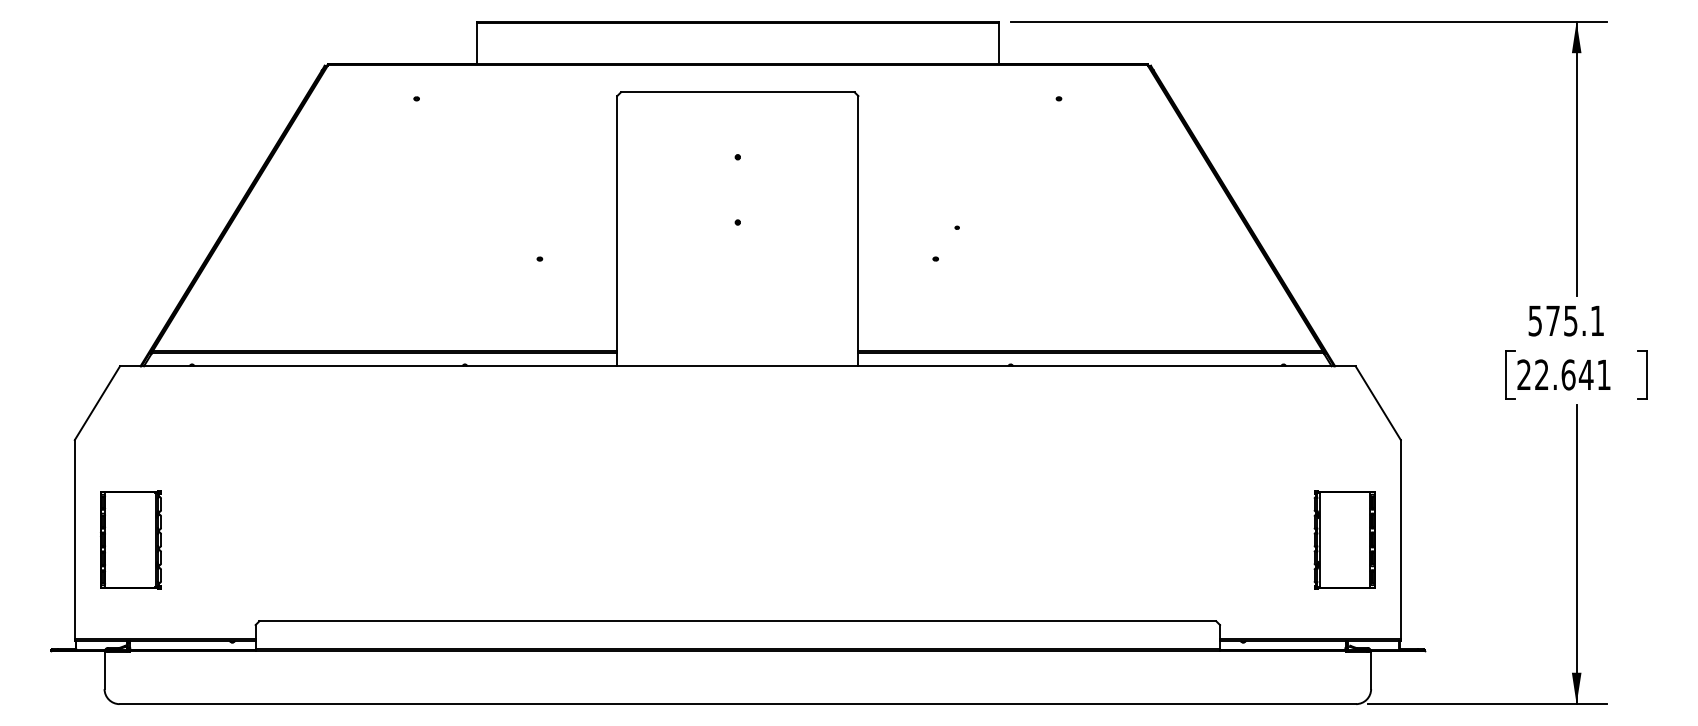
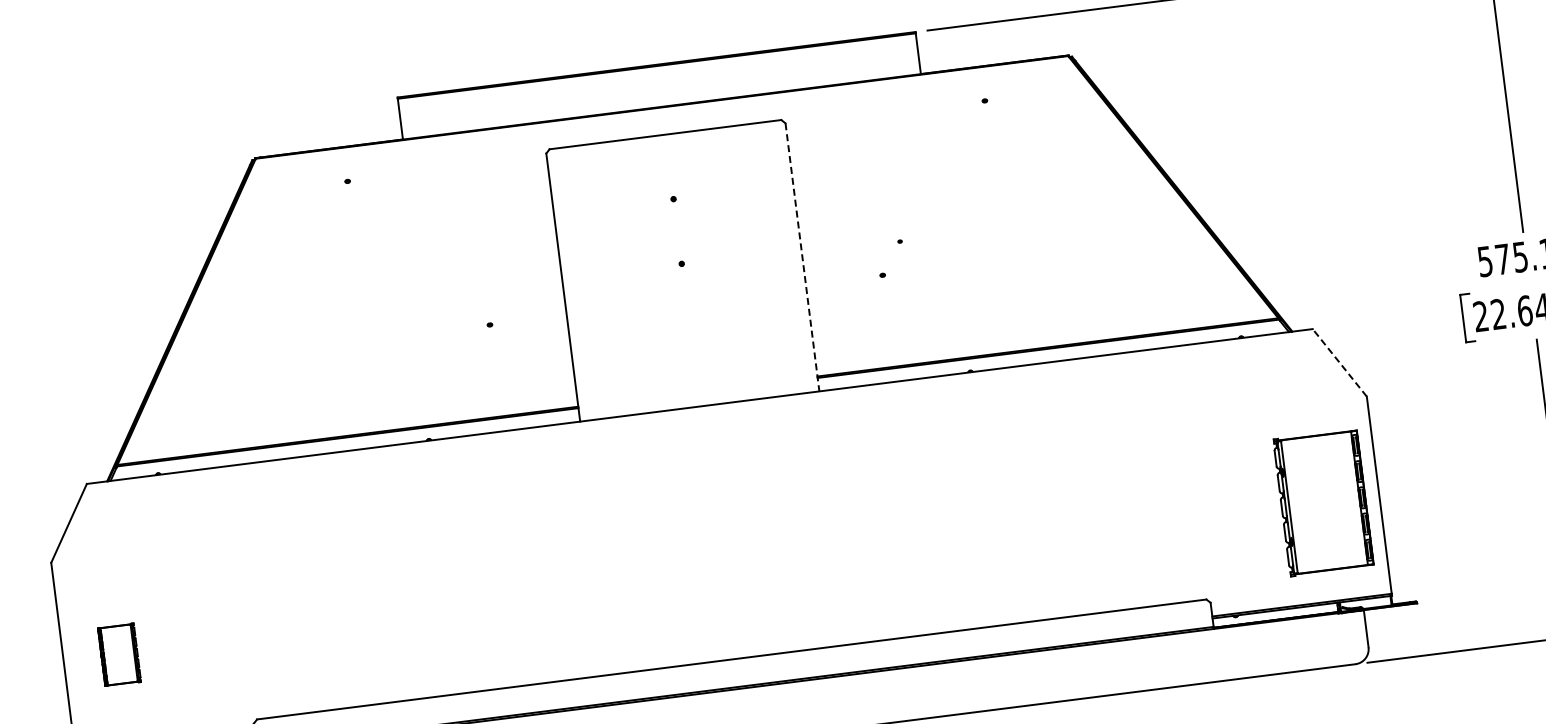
line: (858, 231) -> (802, 257), solid -> dashed
line: (1378, 402) -> (1339, 362), solid -> dashed
part: (130, 539) -> (118, 654), size x0.6
part: (1344, 539) -> (1323, 502), size x1.4

